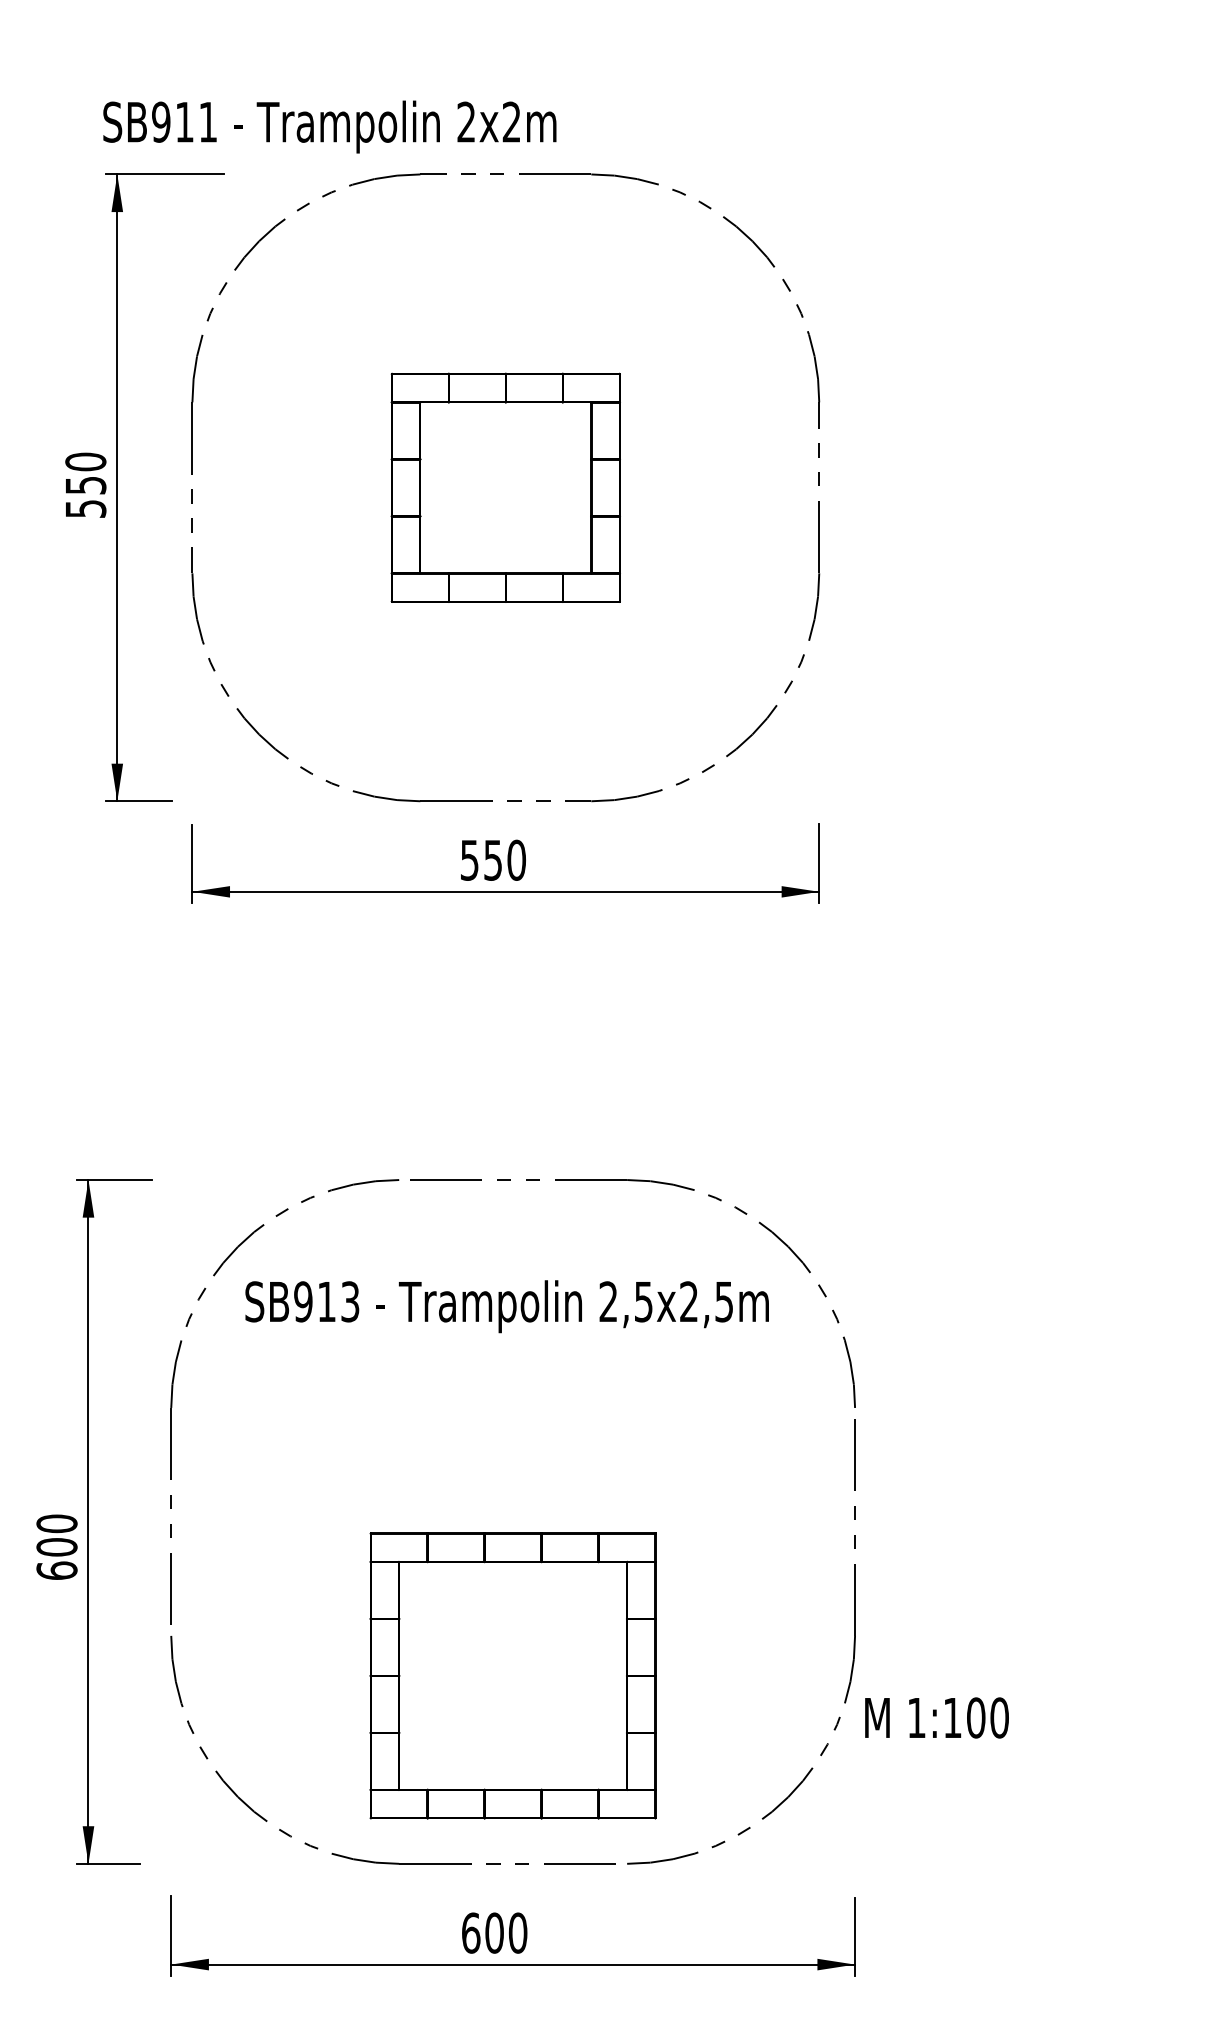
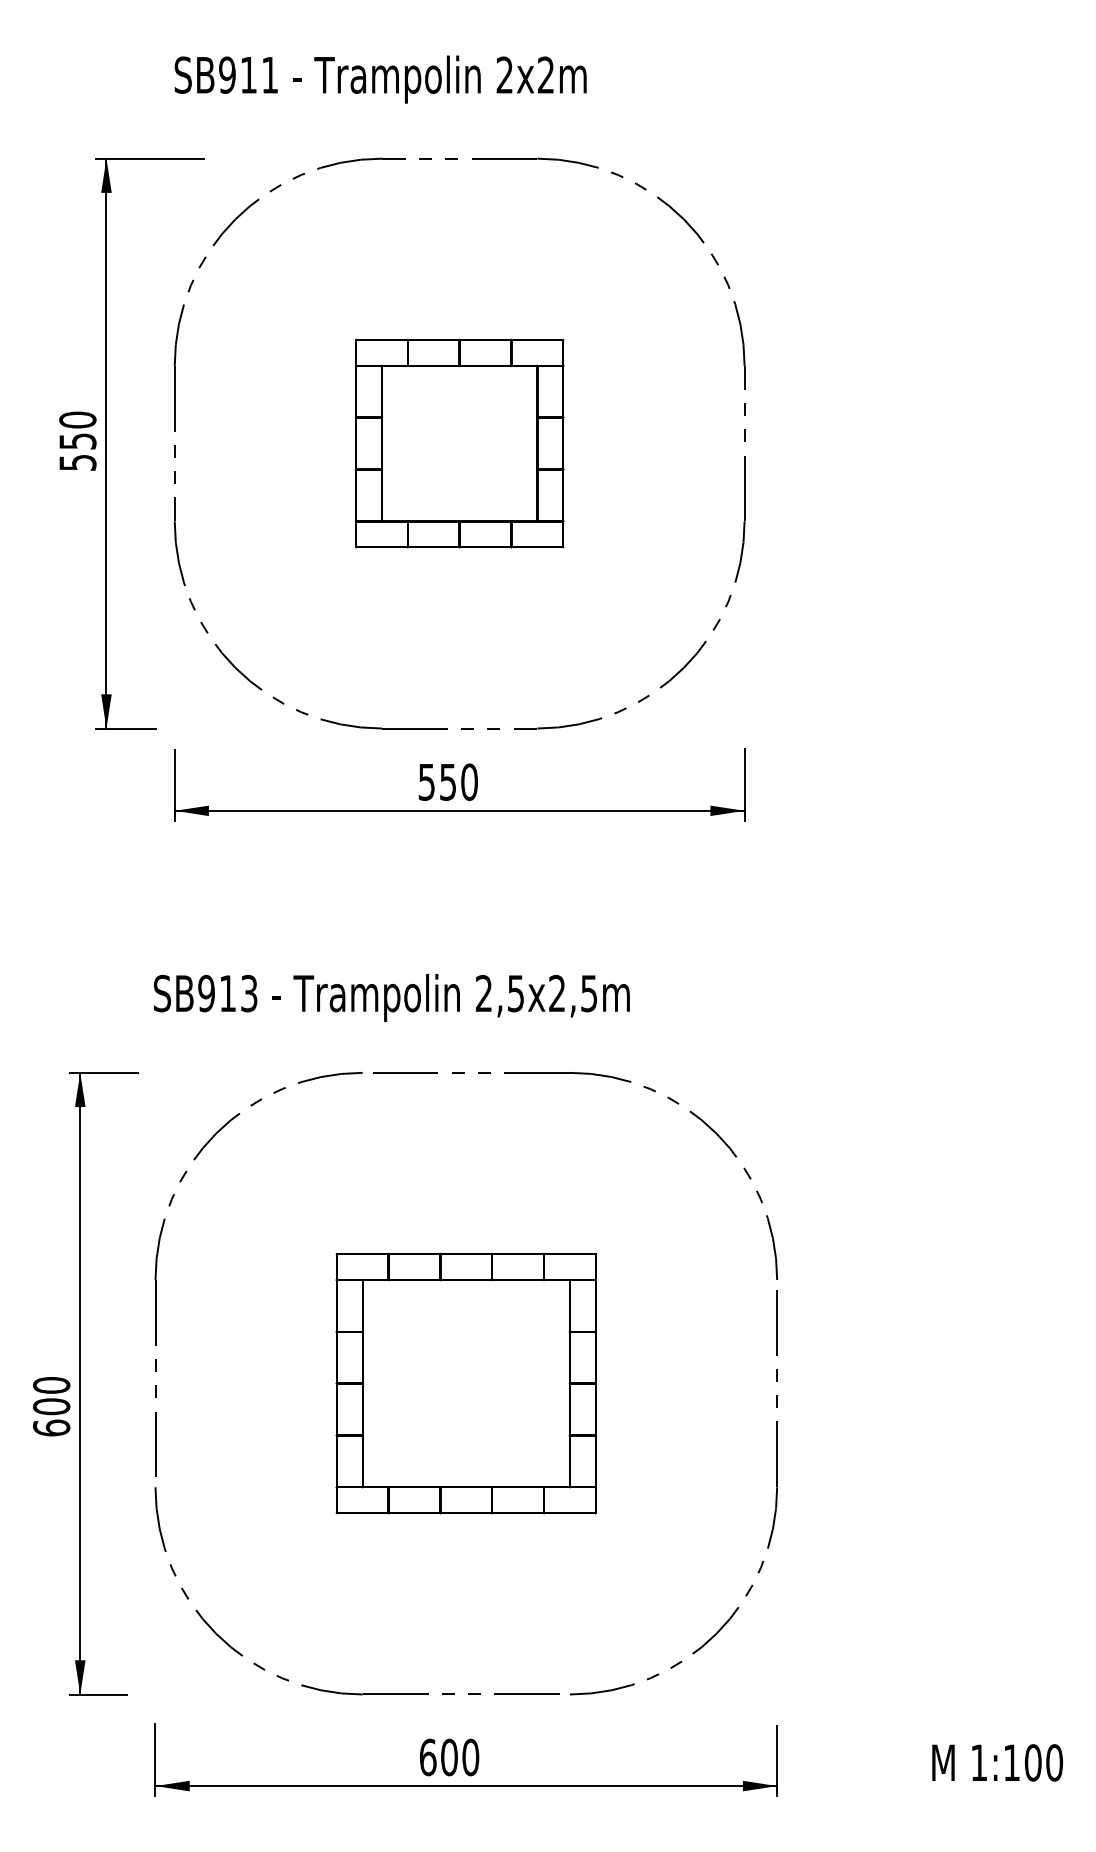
text: (329, 126) -> (380, 79), moved
text: (506, 1306) -> (391, 997), moved
part: (512, 1675) -> (465, 1383), moved
text: (936, 1717) -> (997, 1762), moved

